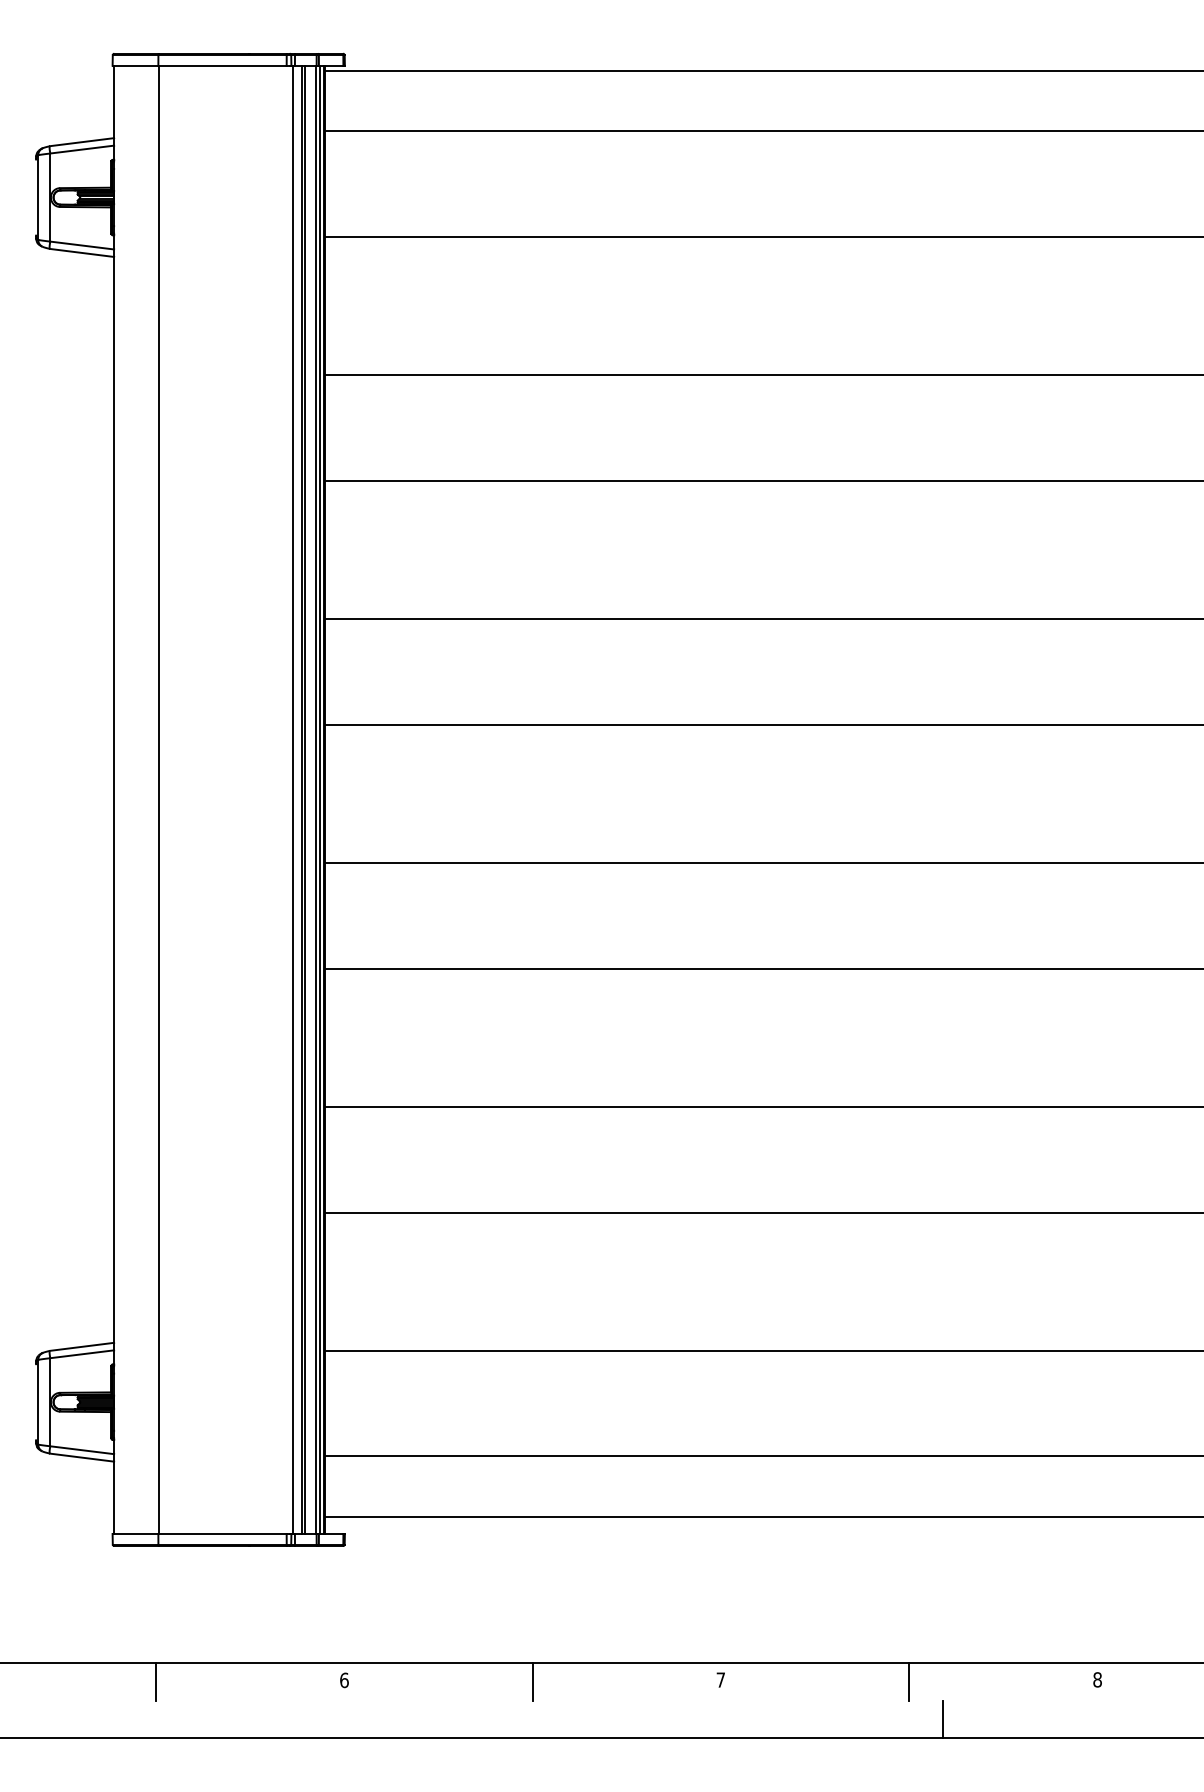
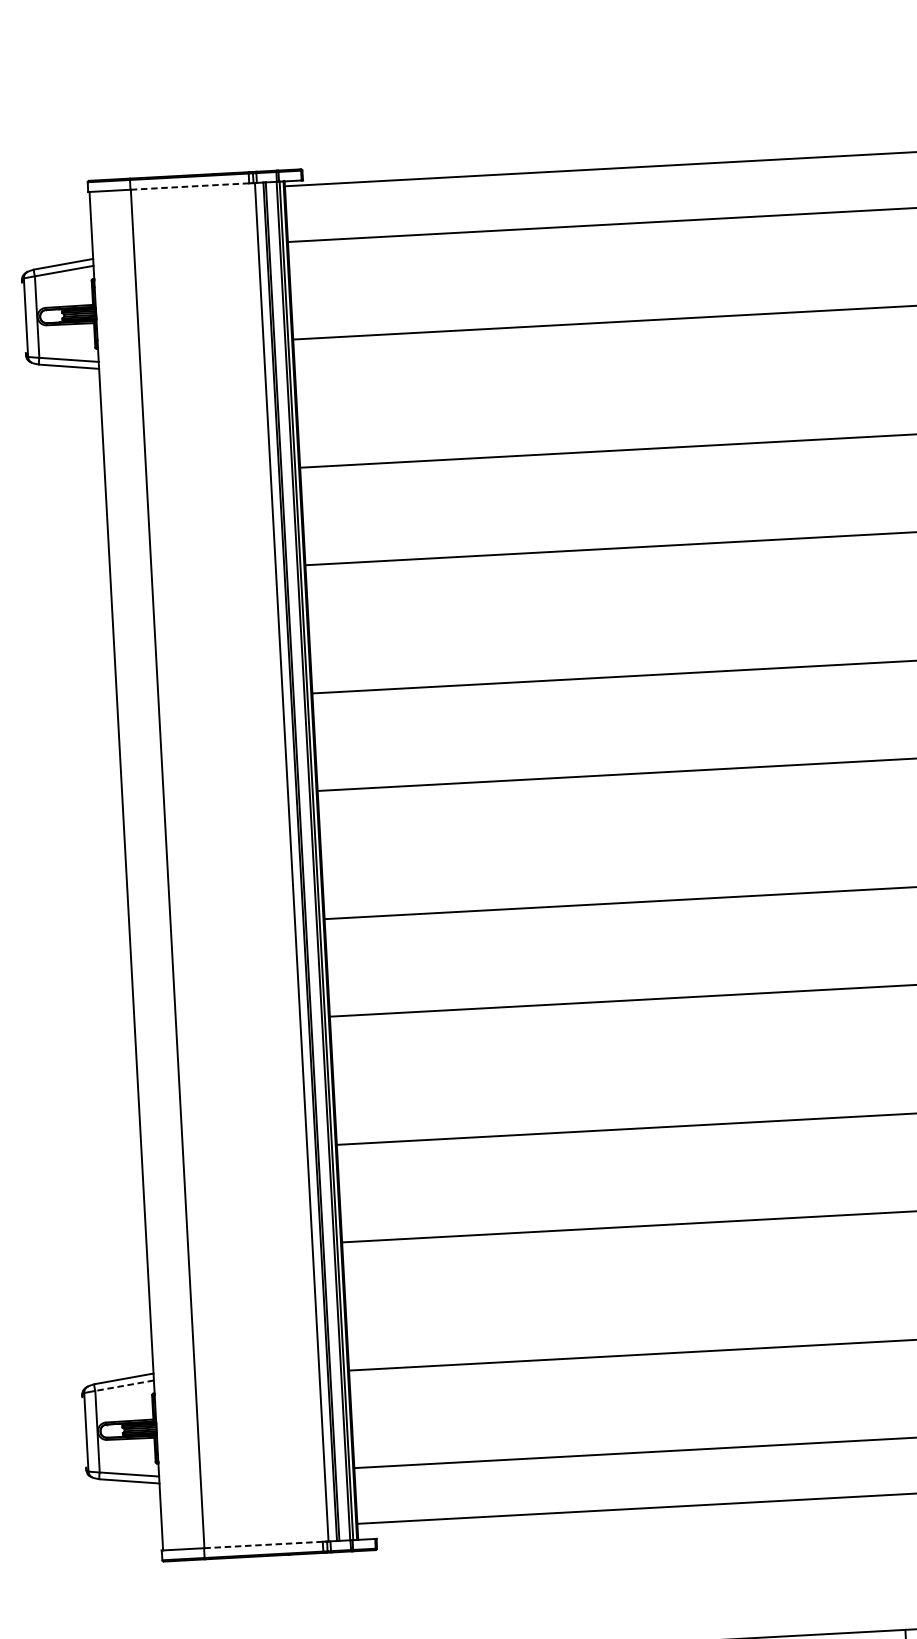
line: (222, 65) -> (189, 186), solid -> dashed
line: (81, 1354) -> (123, 1385), solid -> dashed
line: (222, 1534) -> (263, 1545), solid -> dashed

